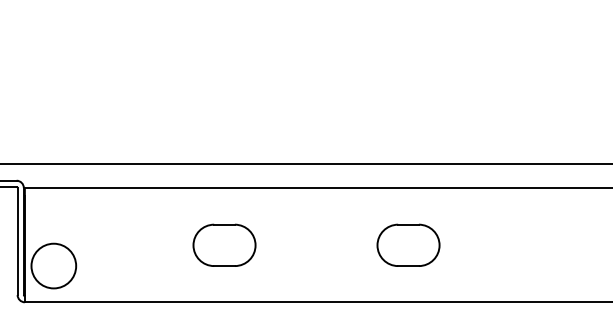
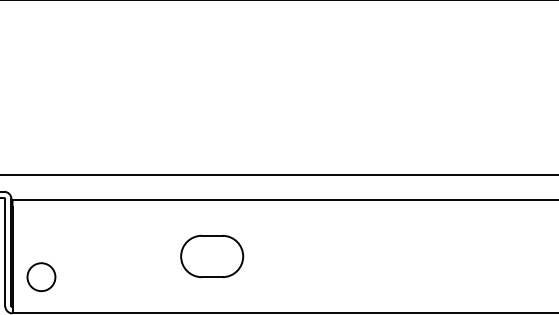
part: (408, 244) -> (396, 255), removed
circle: (53, 266) -> (41, 277), size x0.62

